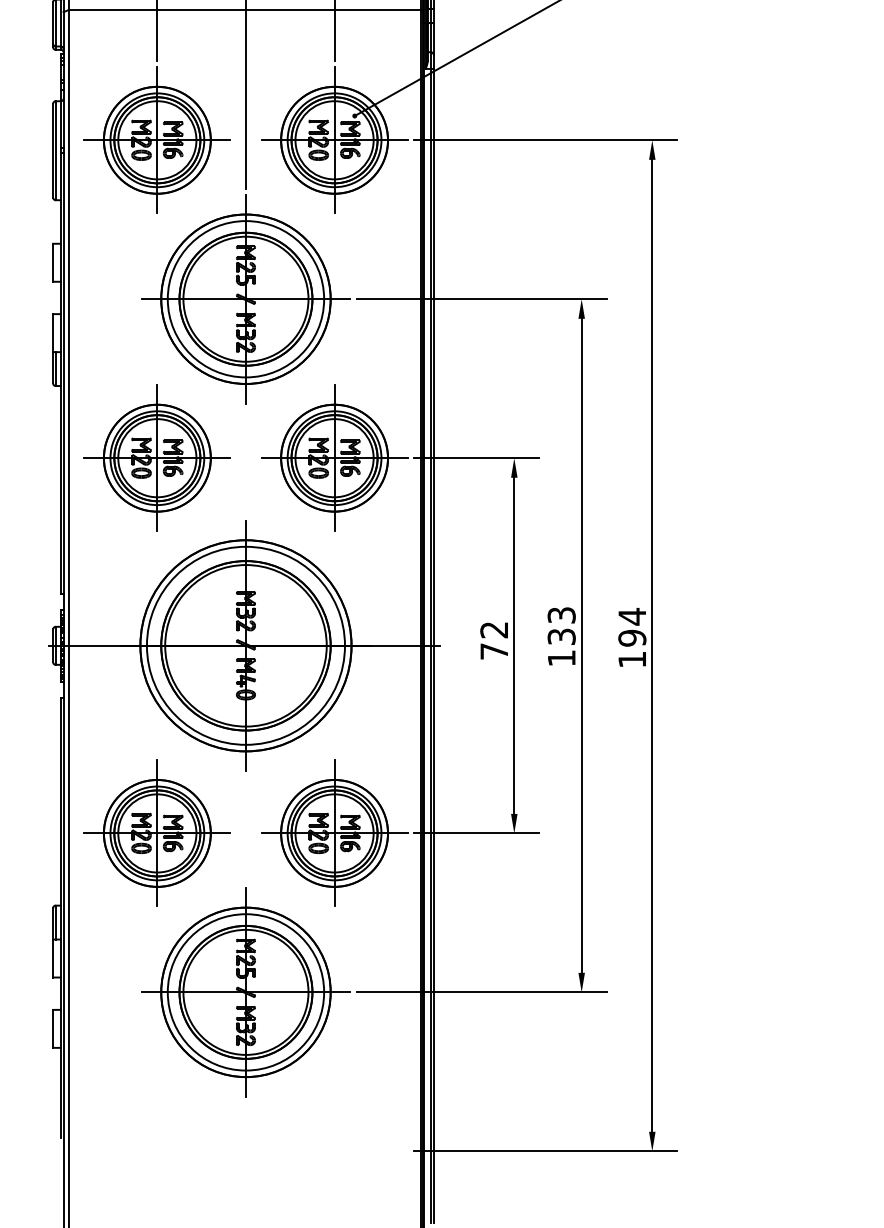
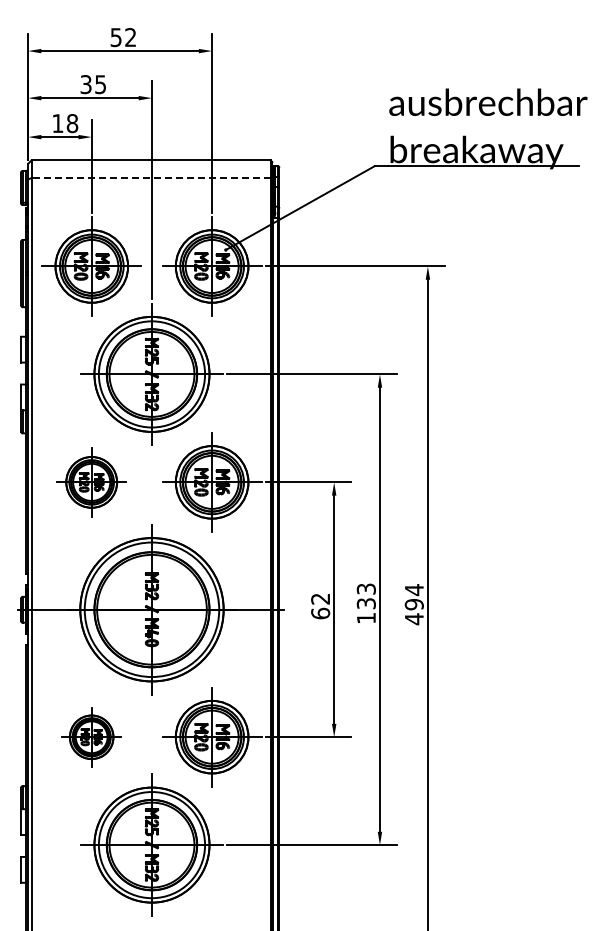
line: (243, 10) -> (150, 178), solid -> dashed
part: (156, 458) -> (91, 482), size x0.7
text: (494, 651) -> (320, 613), 72 -> 62
text: (632, 660) -> (414, 619), 194 -> 494
part: (156, 833) -> (91, 737), size x0.6

